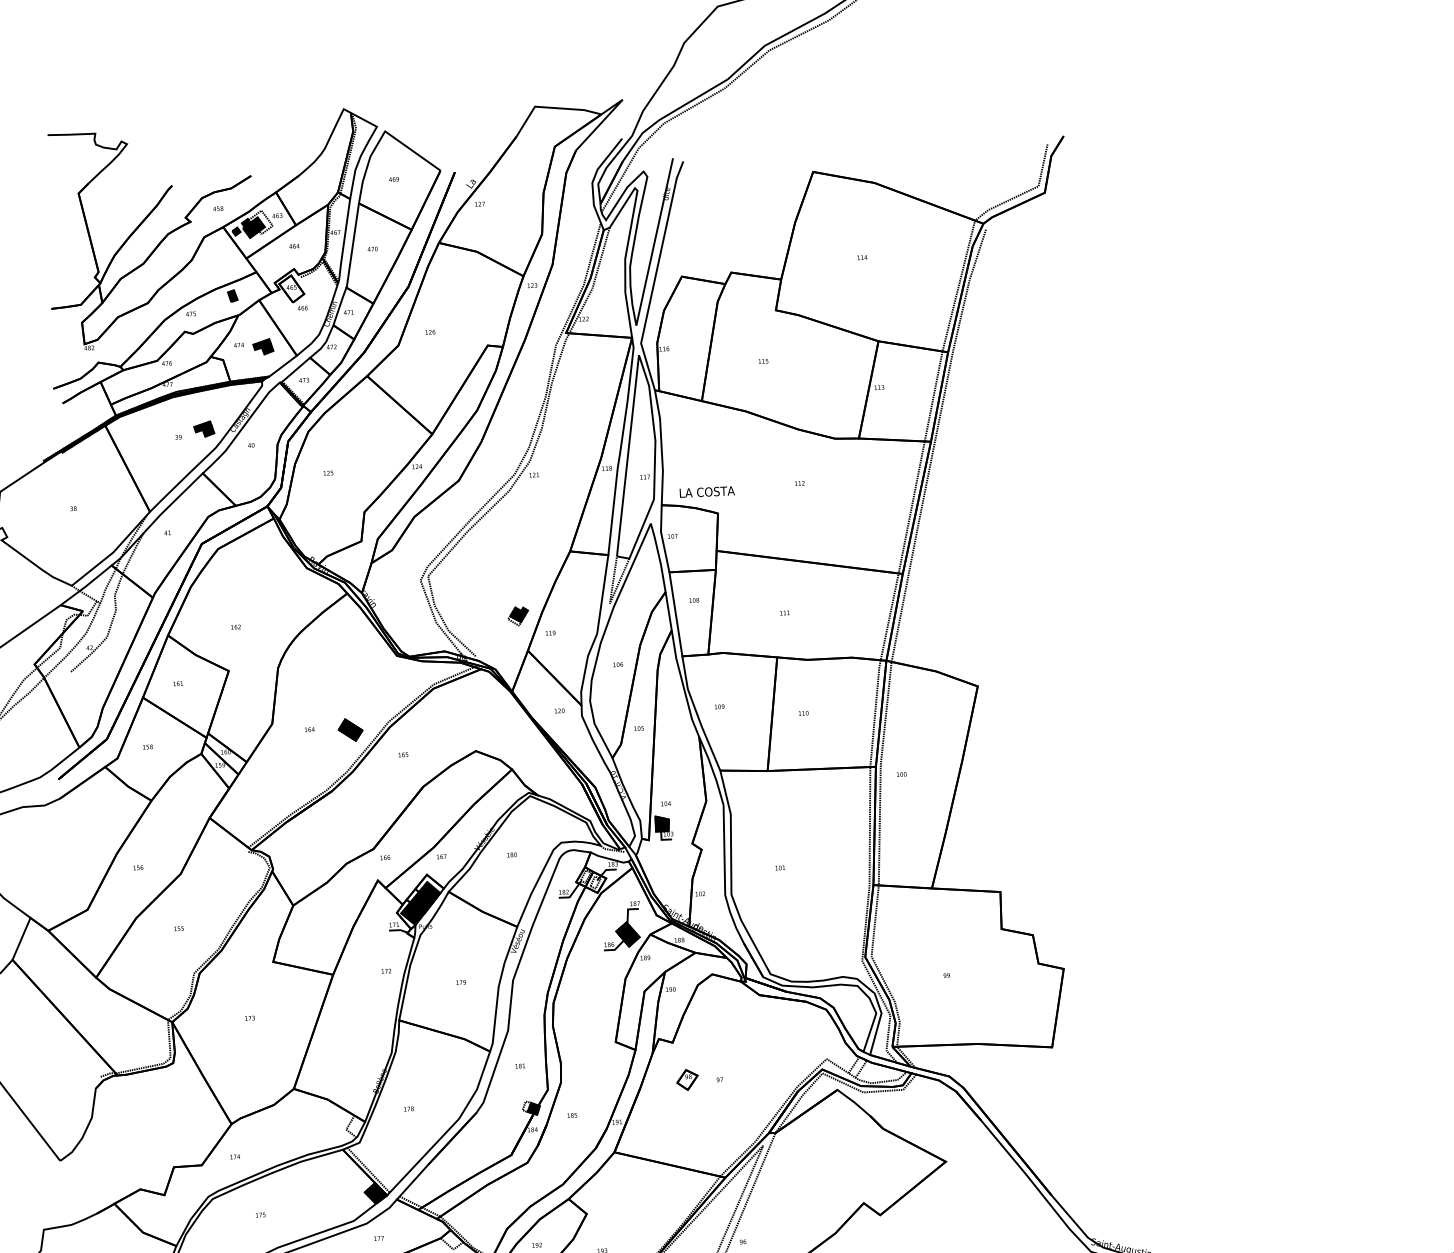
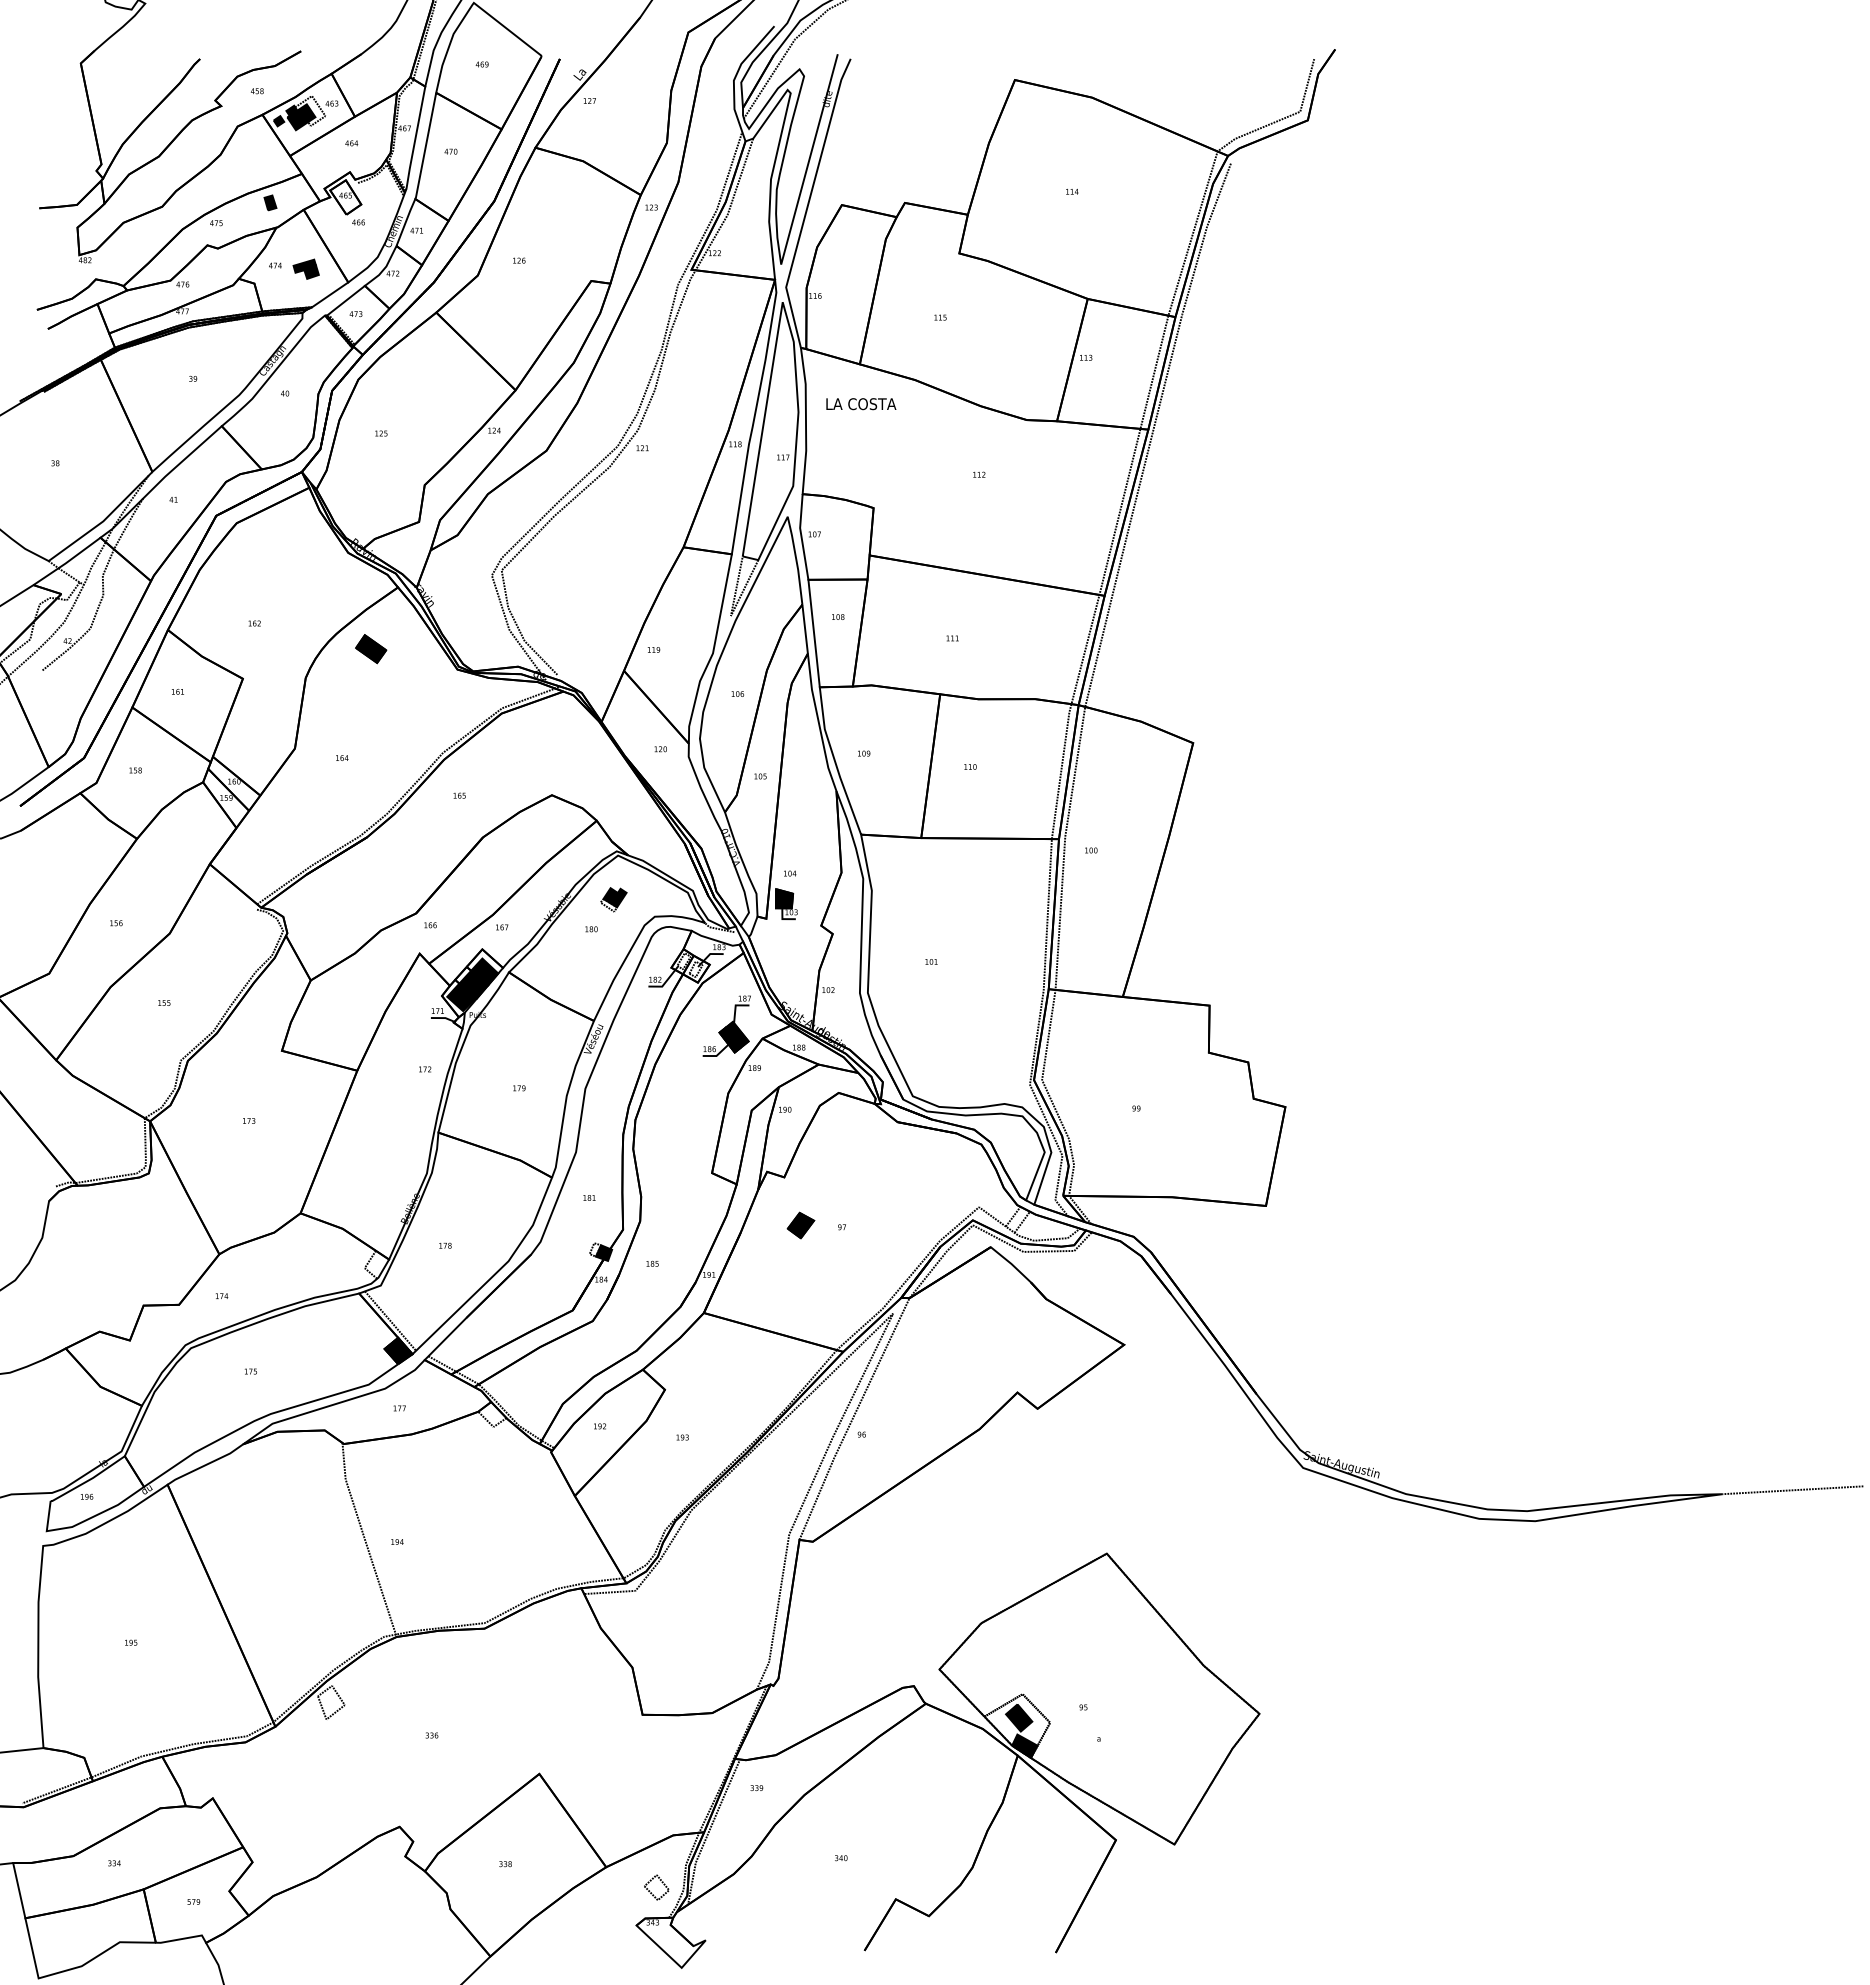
part: (203, 428) -> (225, 369), removed
text: (707, 492) -> (861, 404), moved
part: (518, 616) -> (613, 899), moved
part: (350, 730) -> (371, 649), moved
fill: (687, 1079) -> (800, 1225), added

